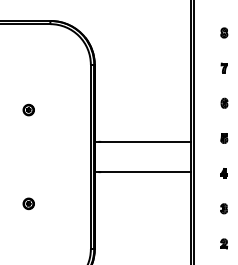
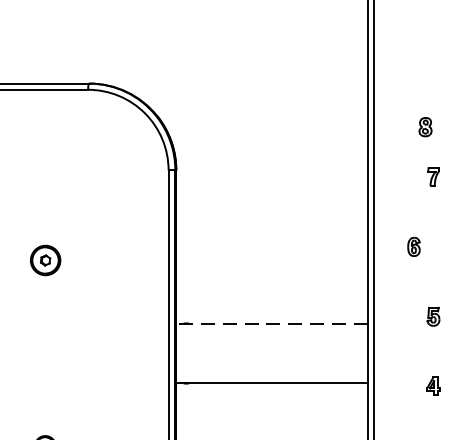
part: (224, 32) -> (425, 126), moved
part: (224, 102) -> (414, 245), moved
part: (28, 109) -> (44, 259), size x1.4
line: (142, 141) -> (271, 322), solid -> dashed

